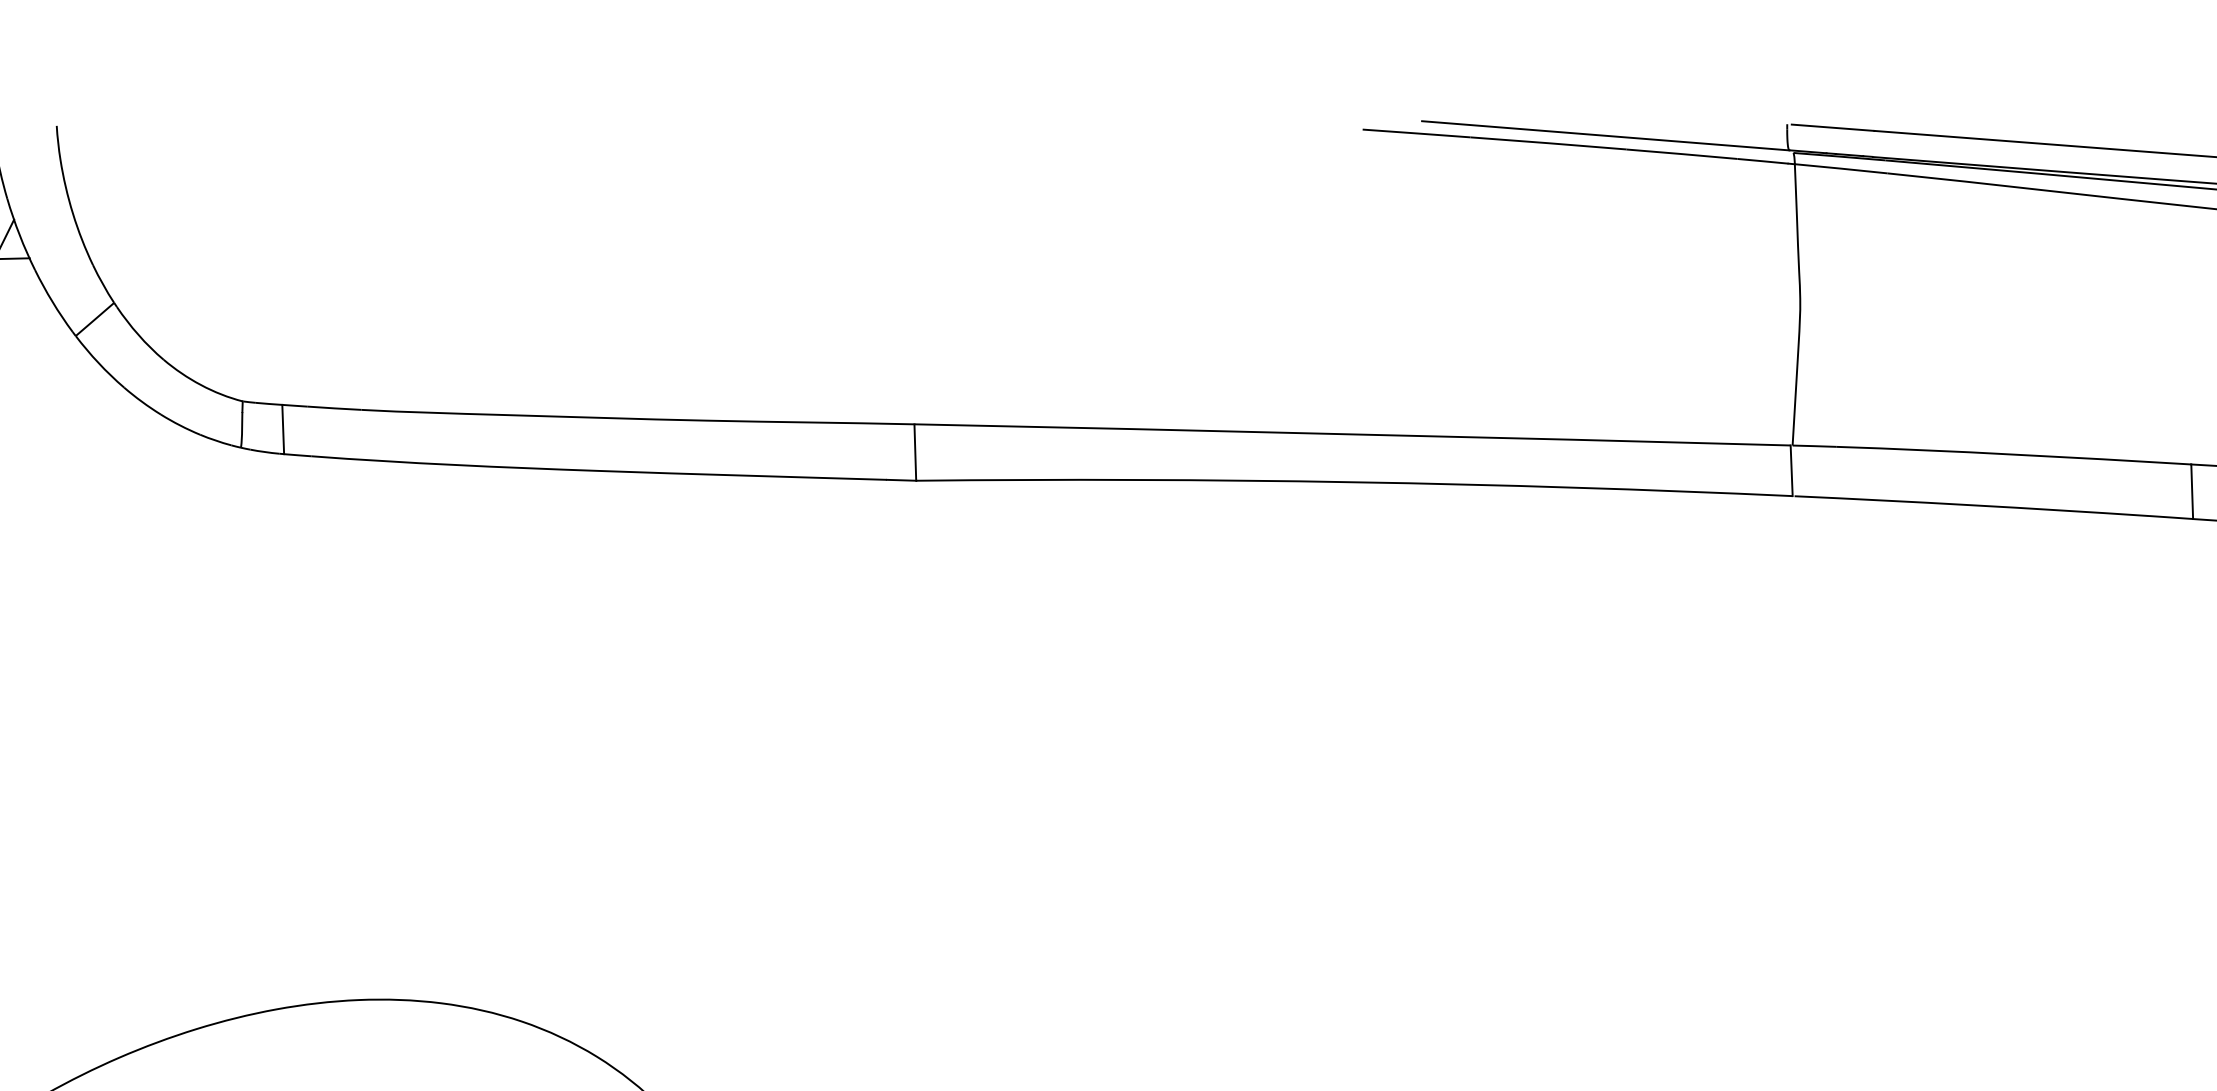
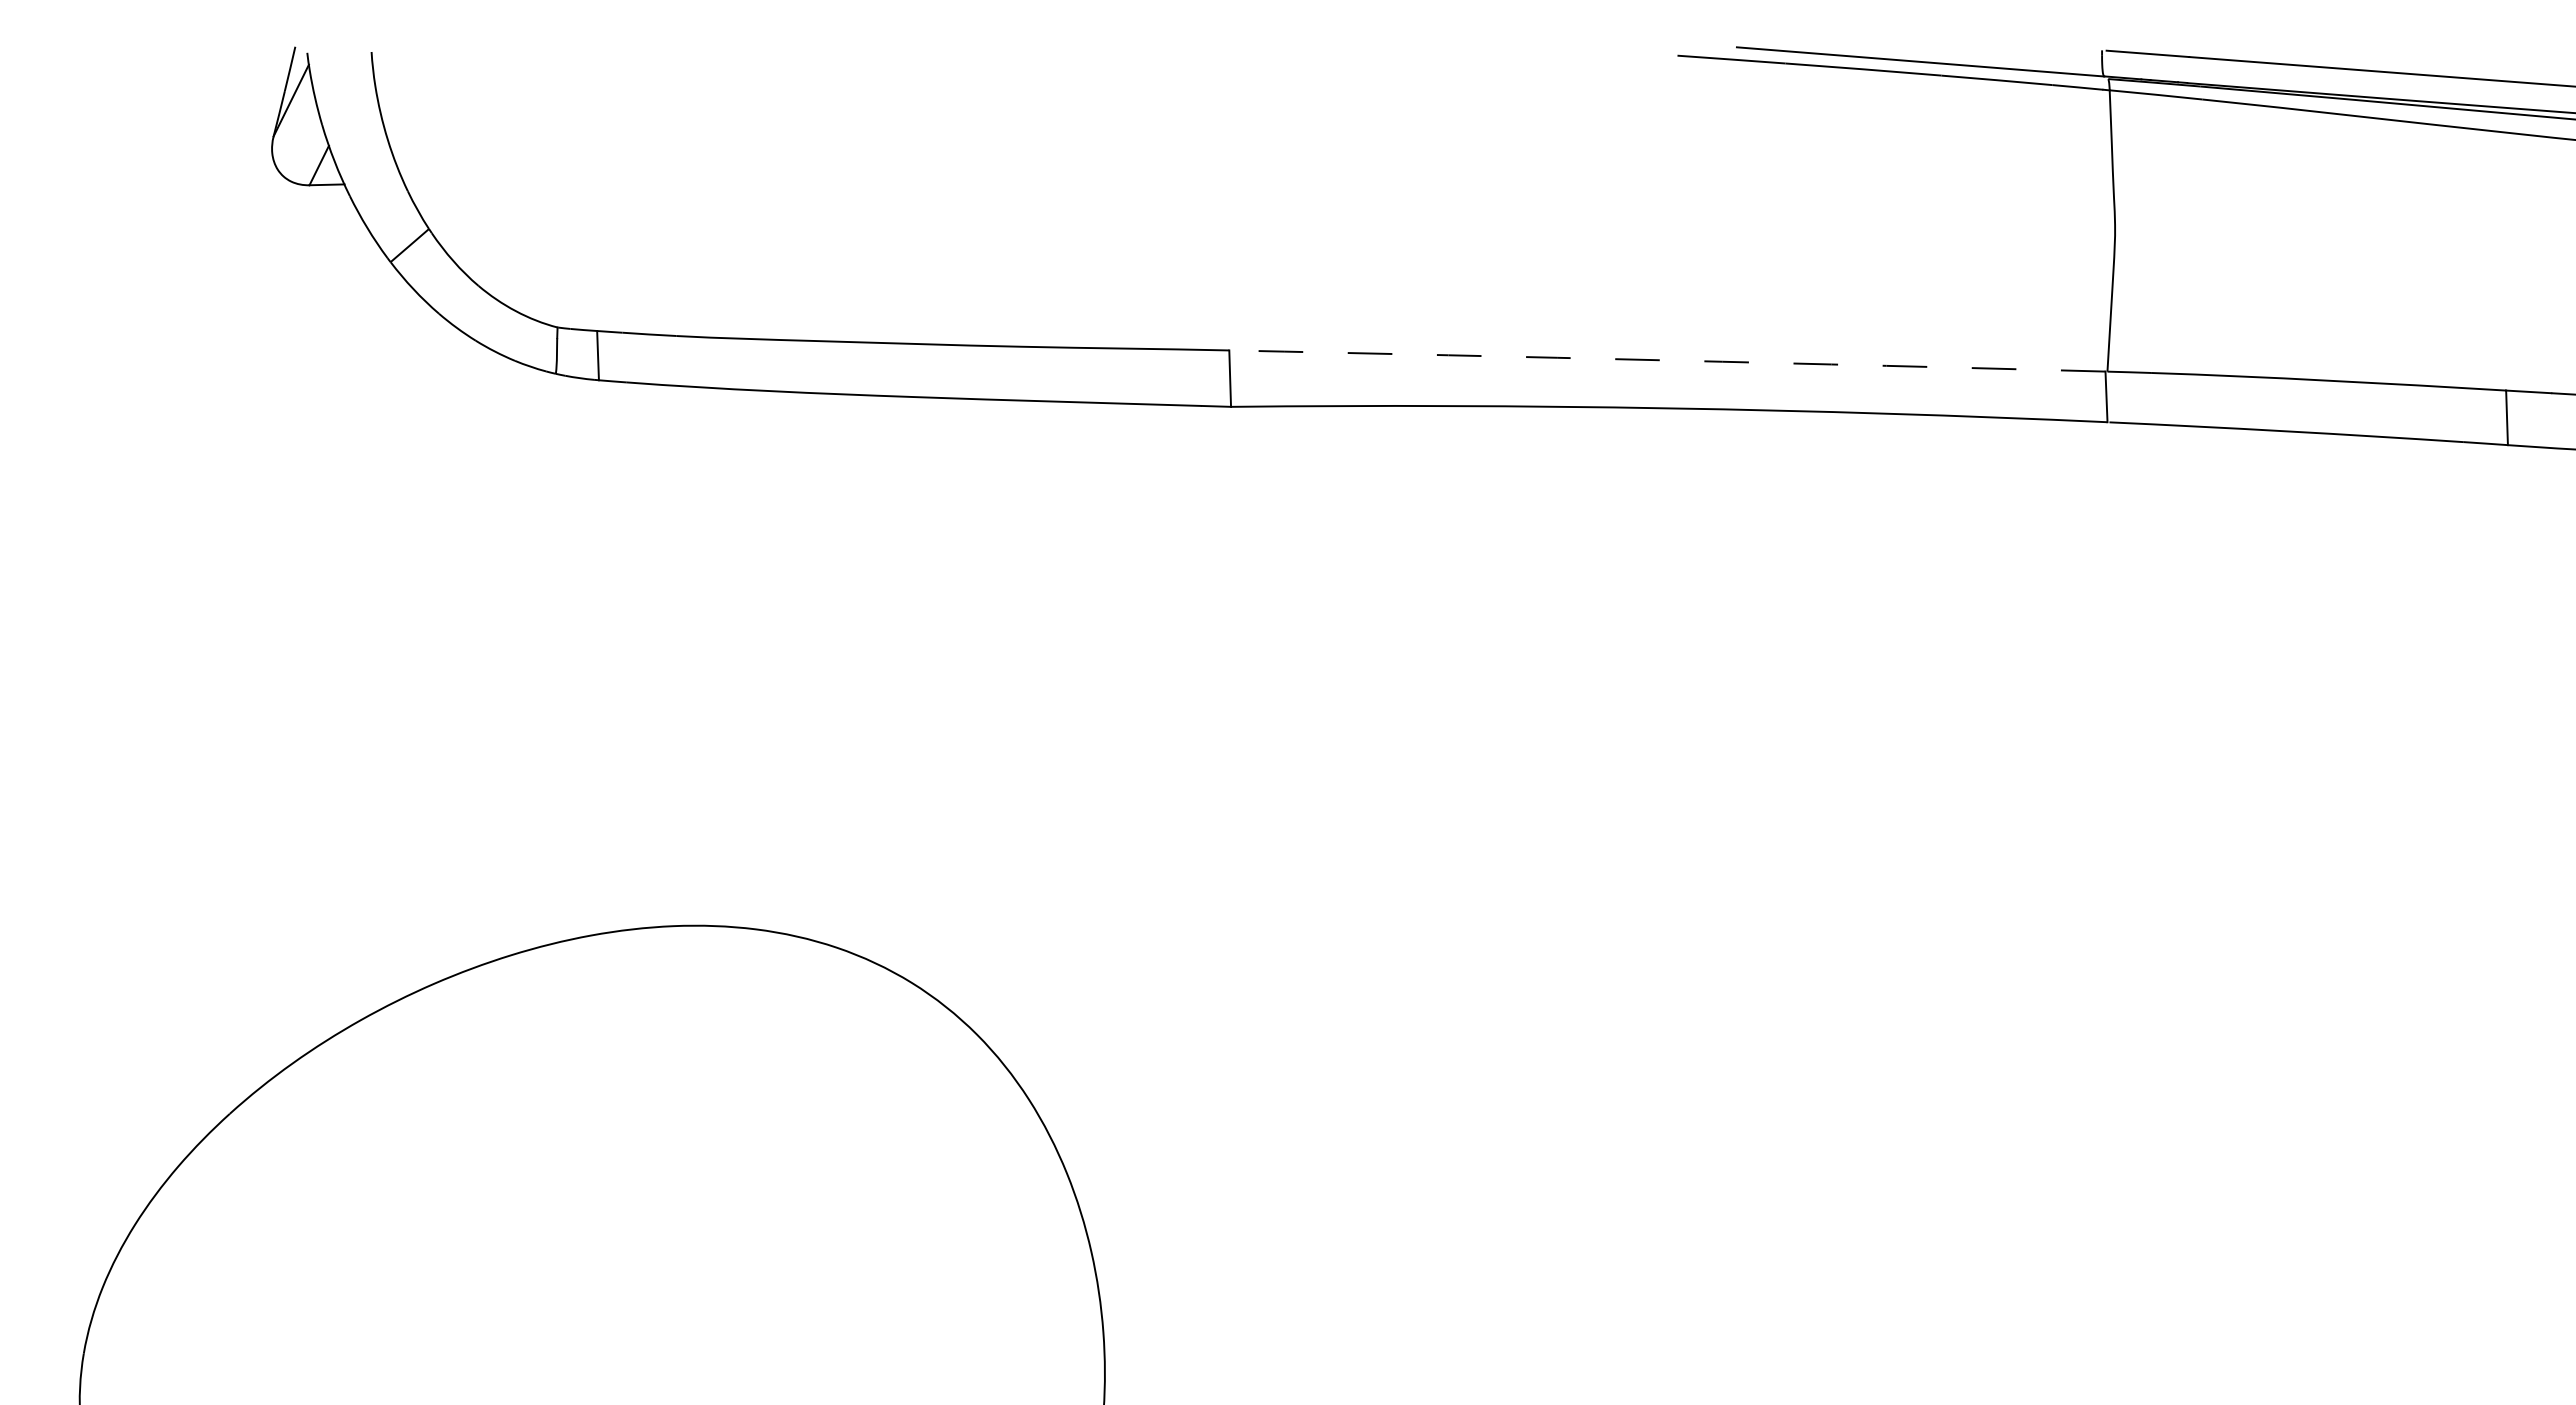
arc: (1352, 434) -> (1667, 360), solid -> dashed

